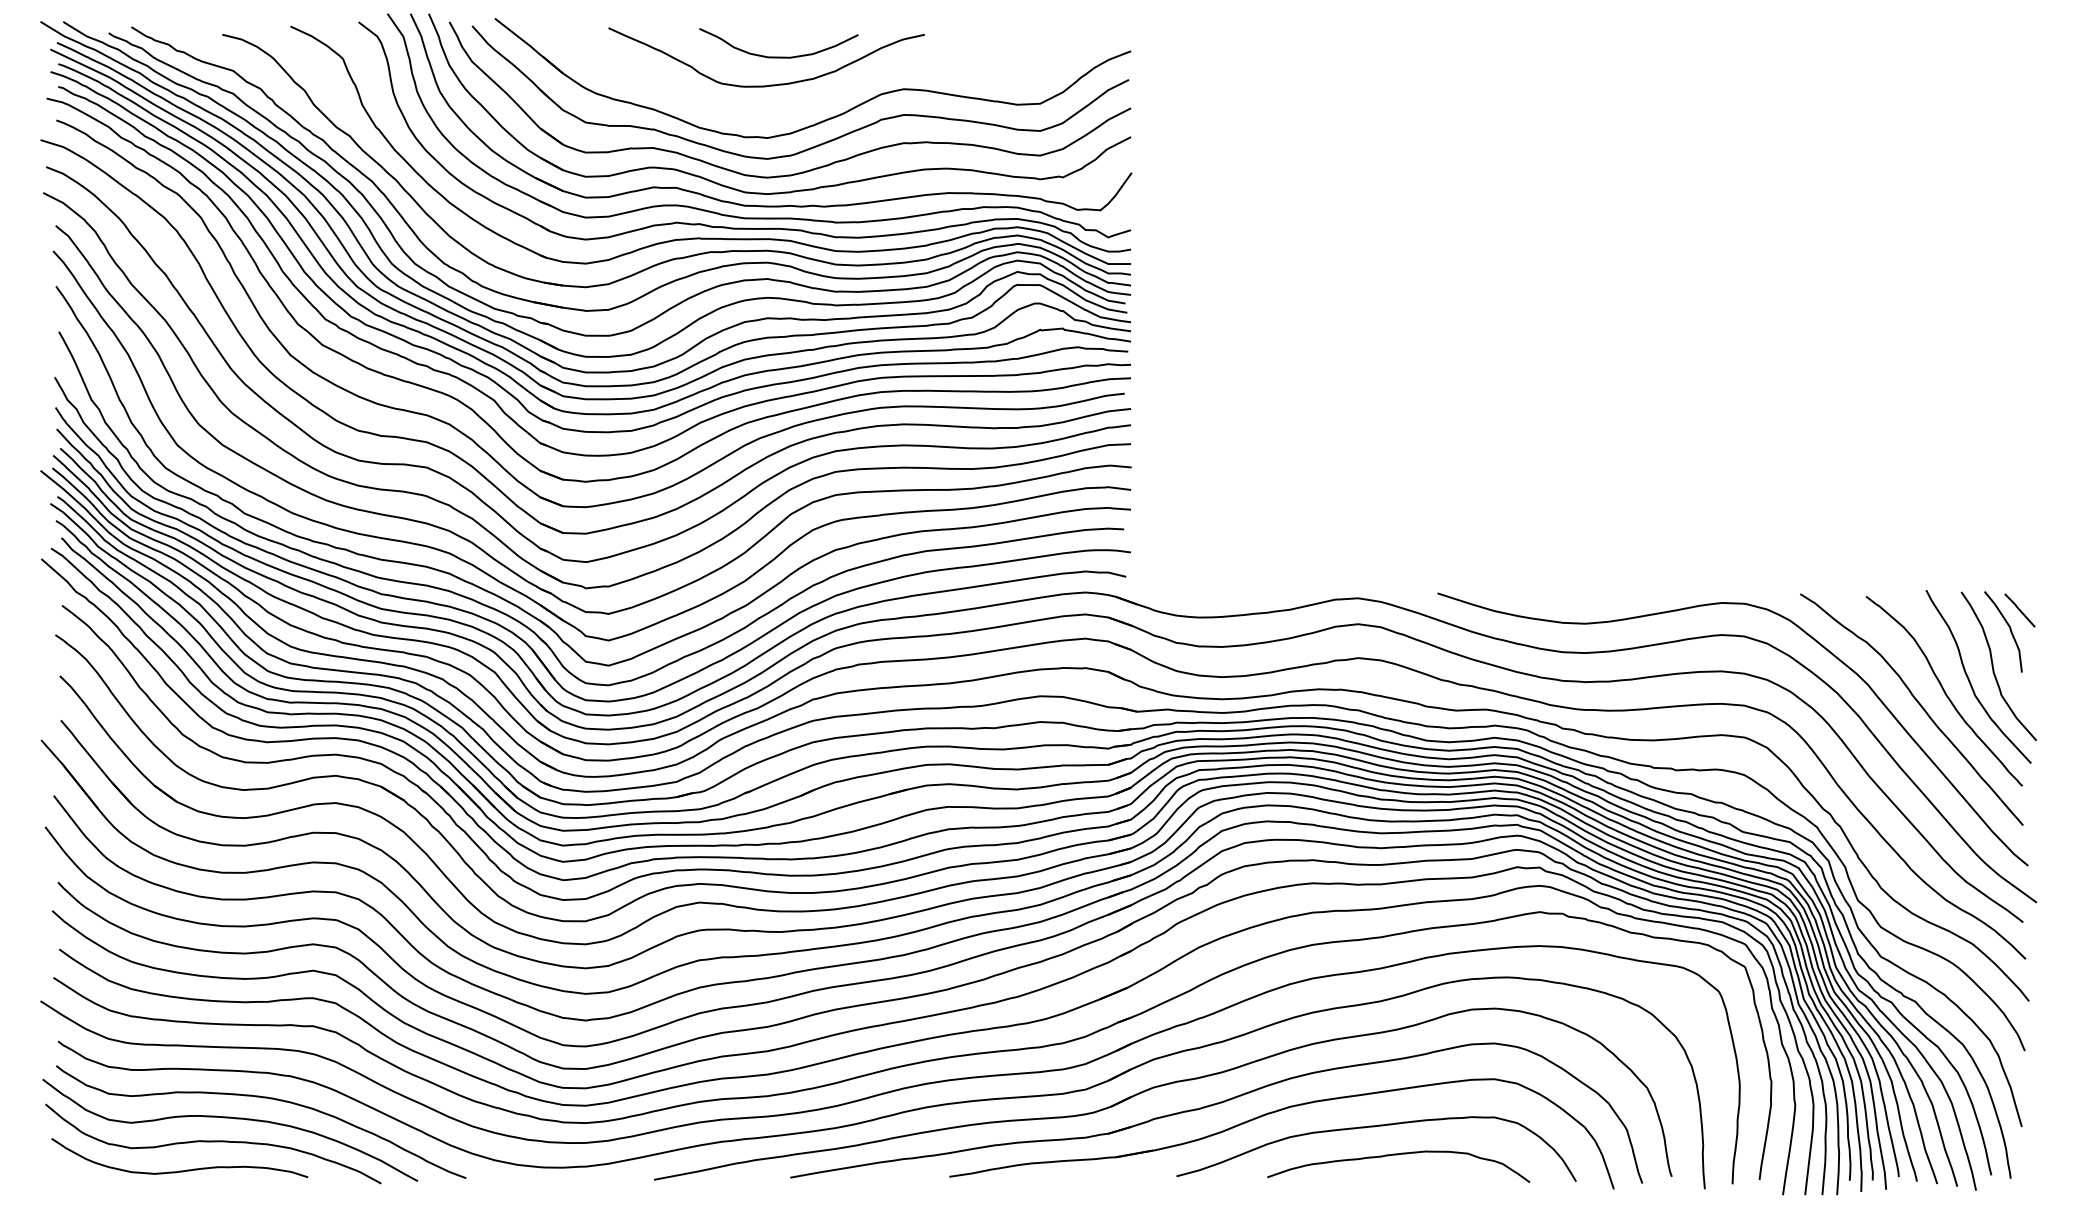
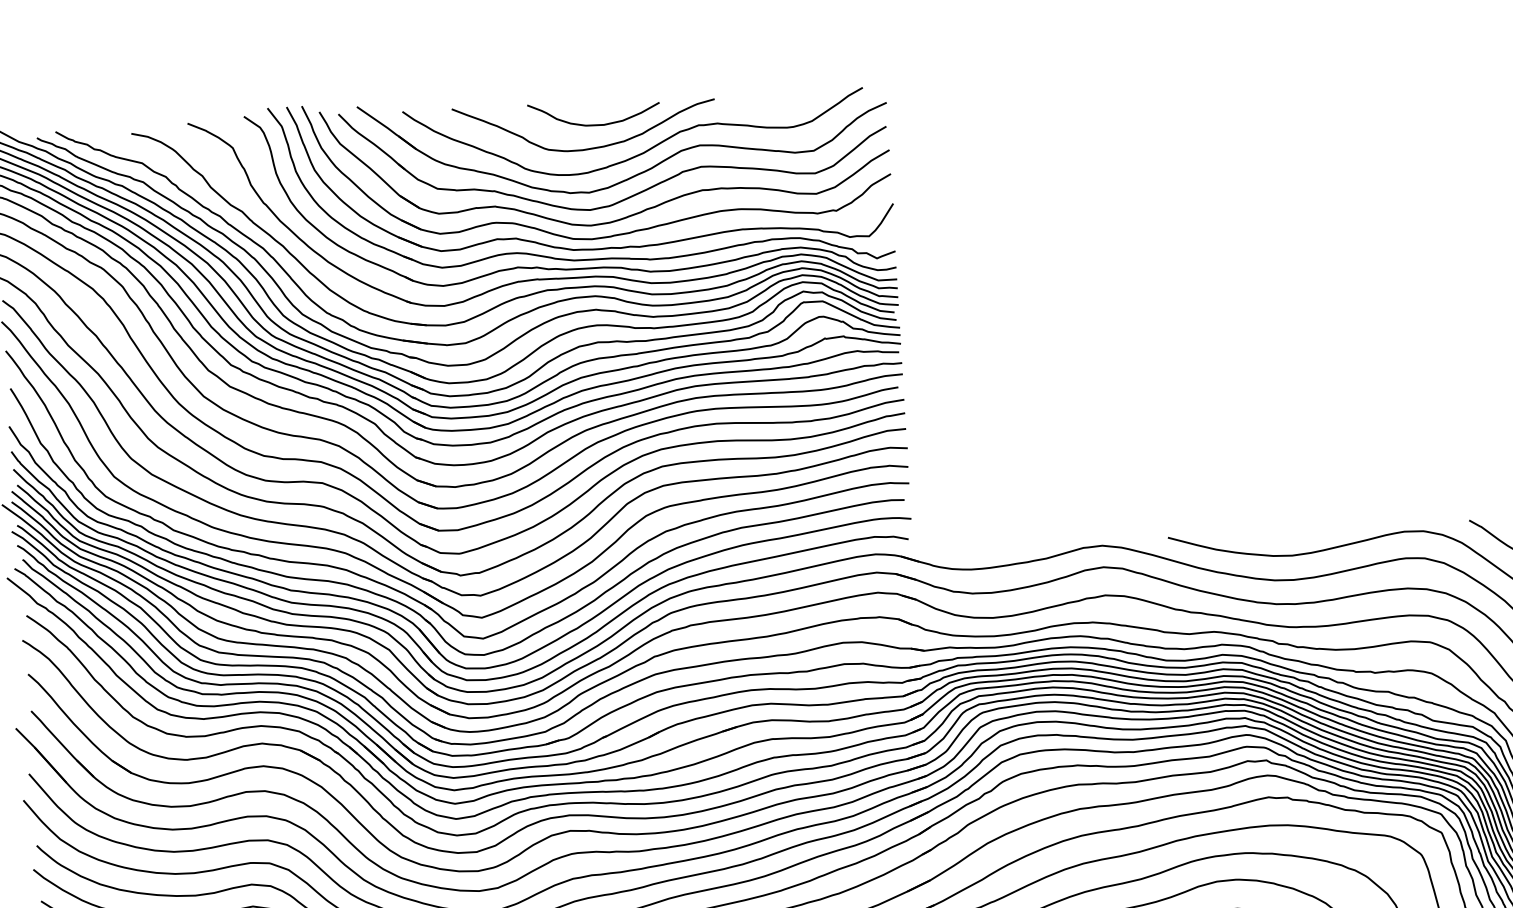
curve: (836, 92) -> (644, 151), added

